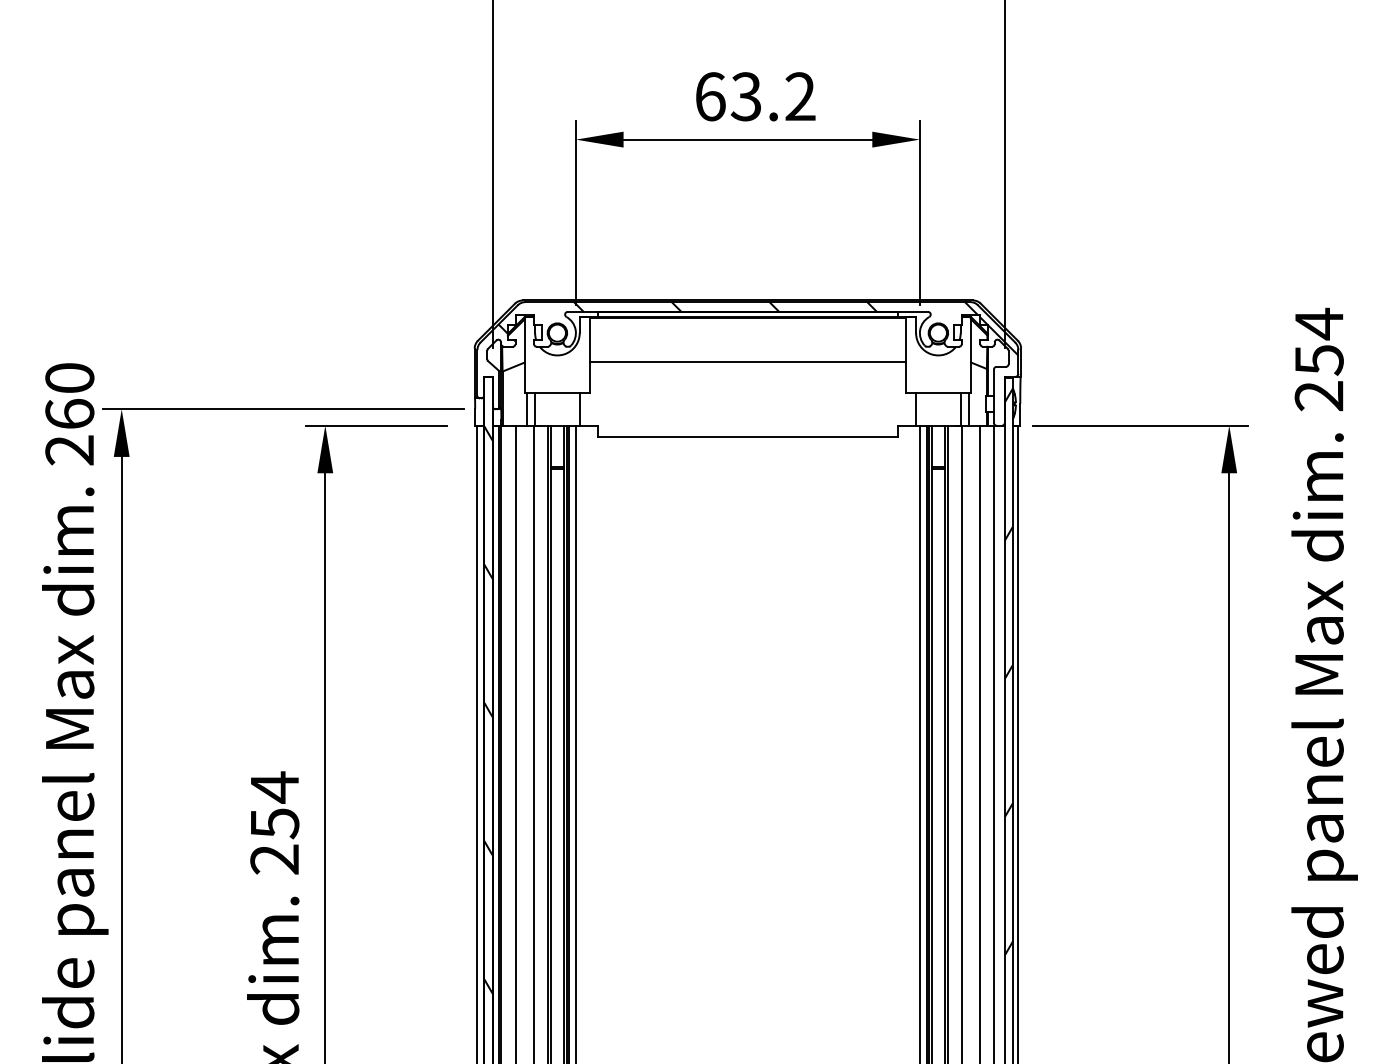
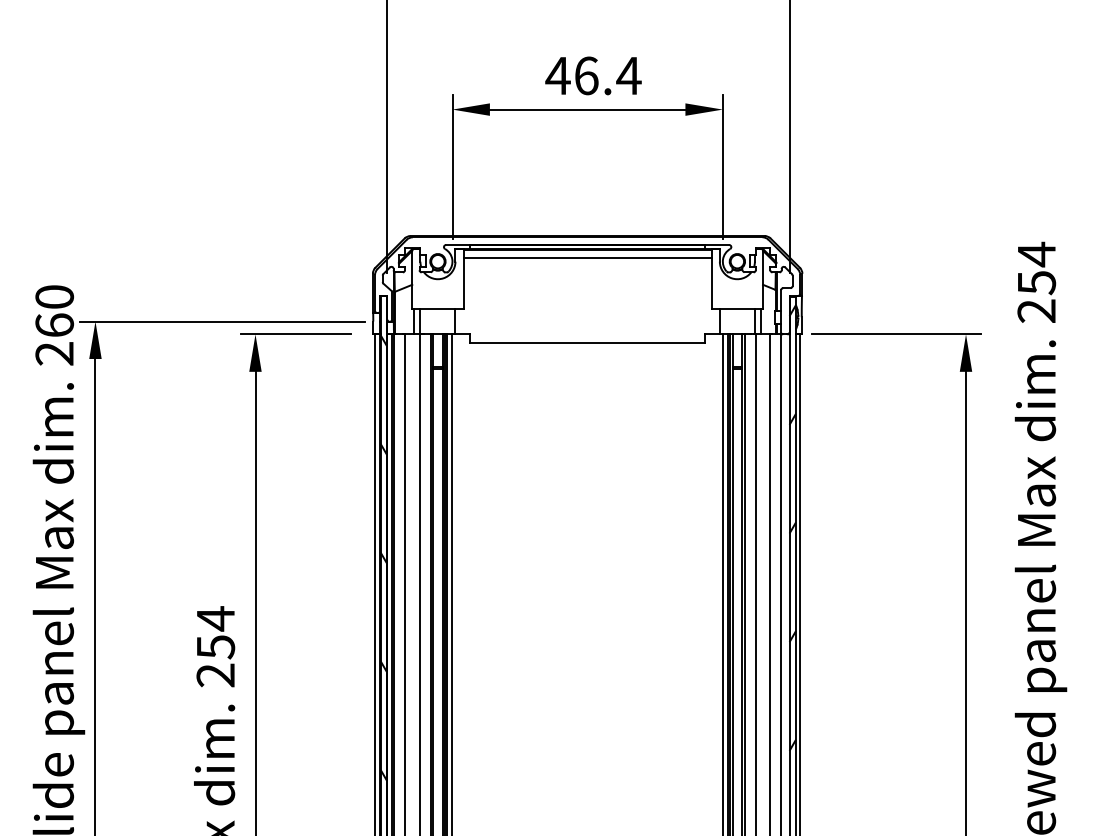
text: (754, 96) -> (592, 75), 63.2 -> 46.4
hatch: (758, 328) -> (595, 258), removed
line: (747, 361) -> (587, 258), moved

